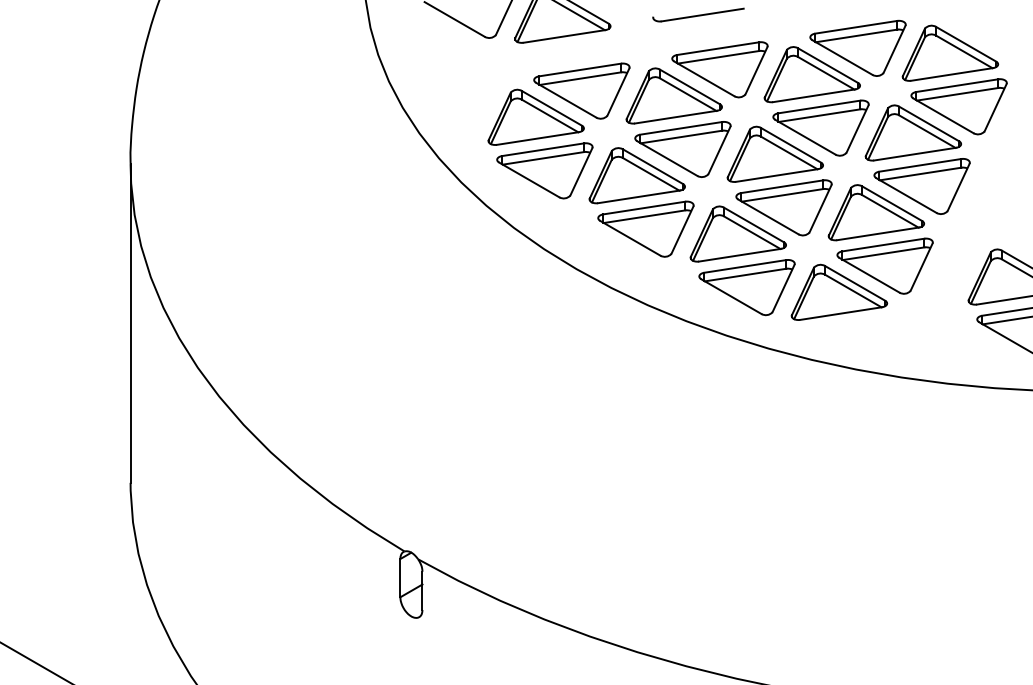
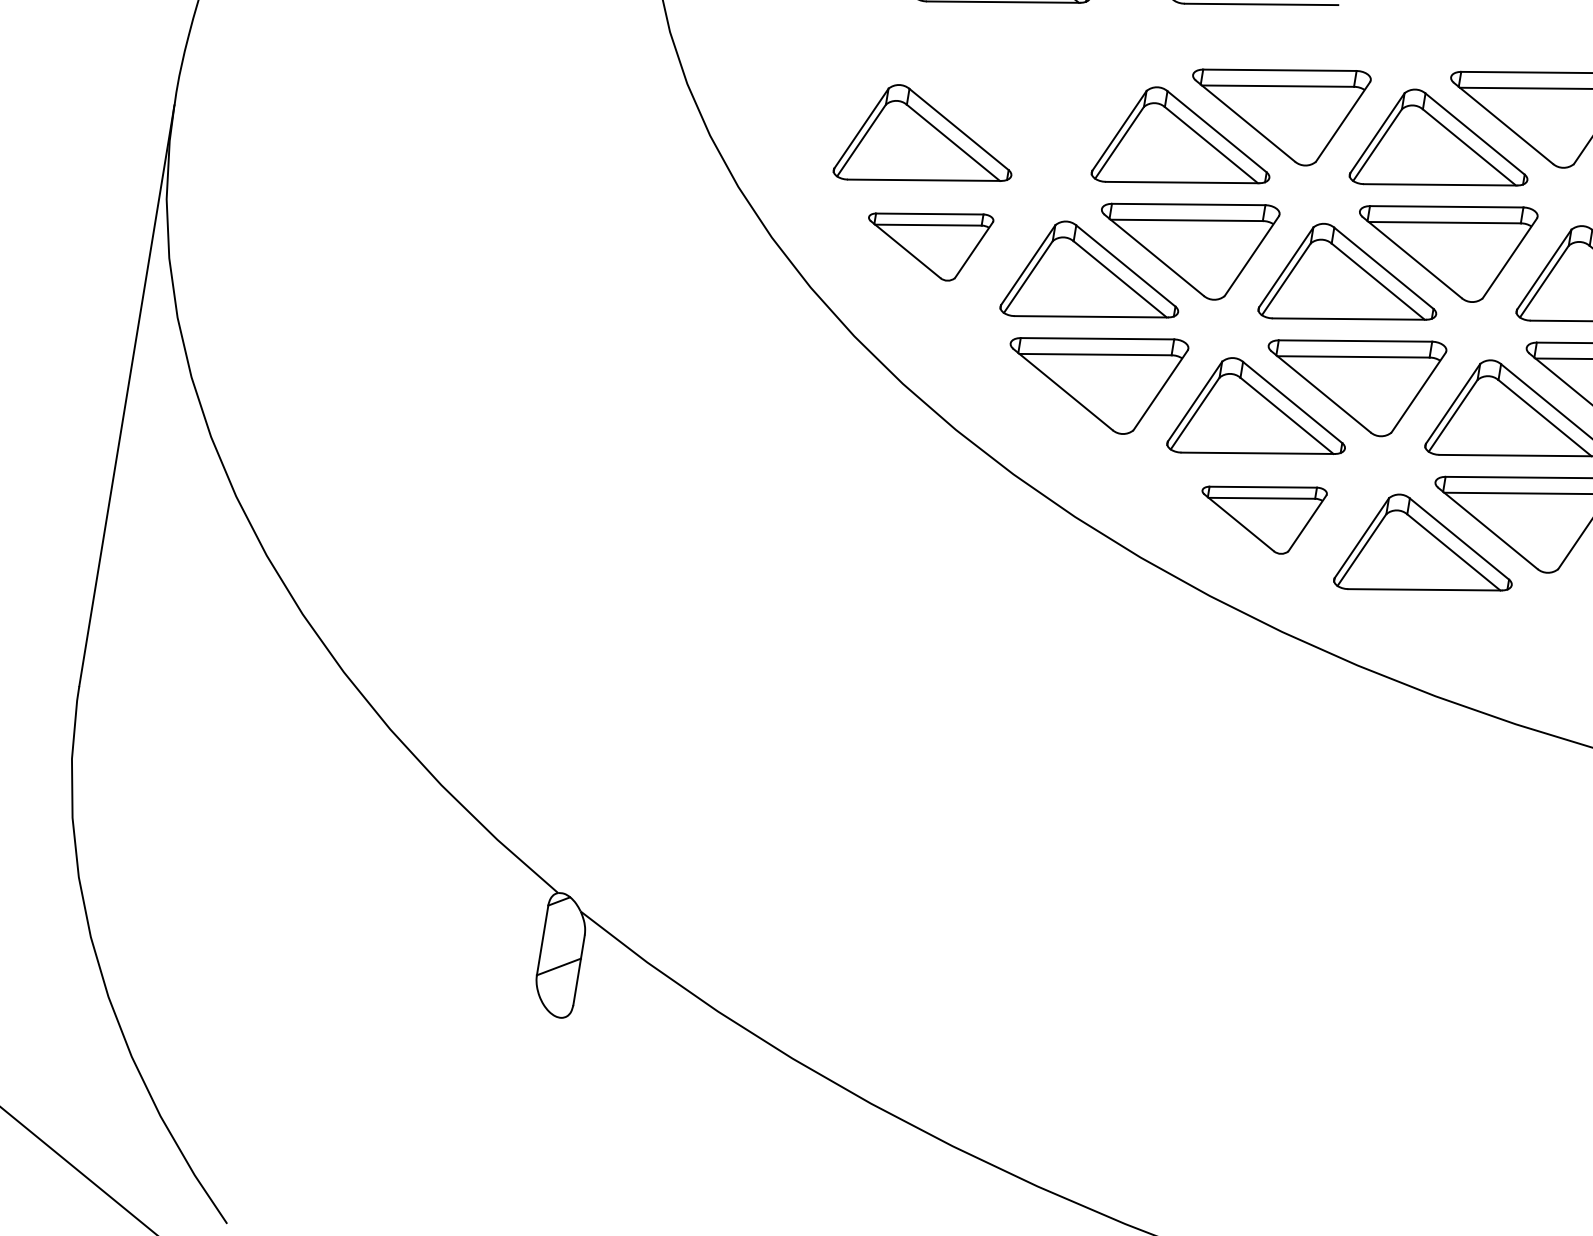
part: (581, 90) -> (1018, 105), removed
part: (544, 170) -> (926, 240), size x0.7
part: (746, 287) -> (1260, 514), size x0.7

